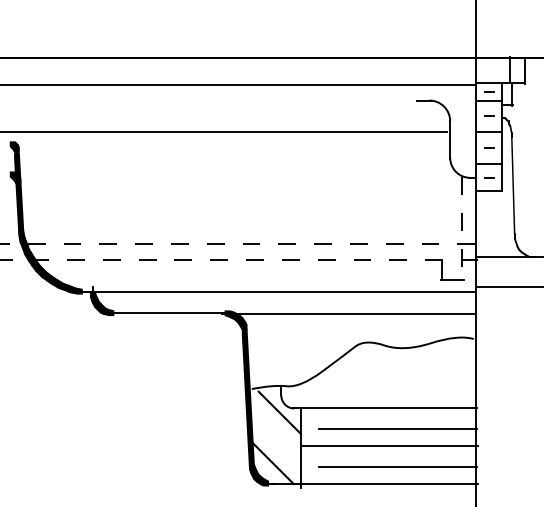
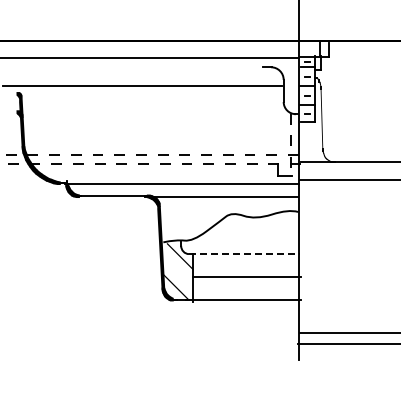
line: (385, 409) -> (244, 254), solid -> dashed
line: (397, 428) -> (251, 266), removed
line: (397, 466) -> (251, 289), removed

